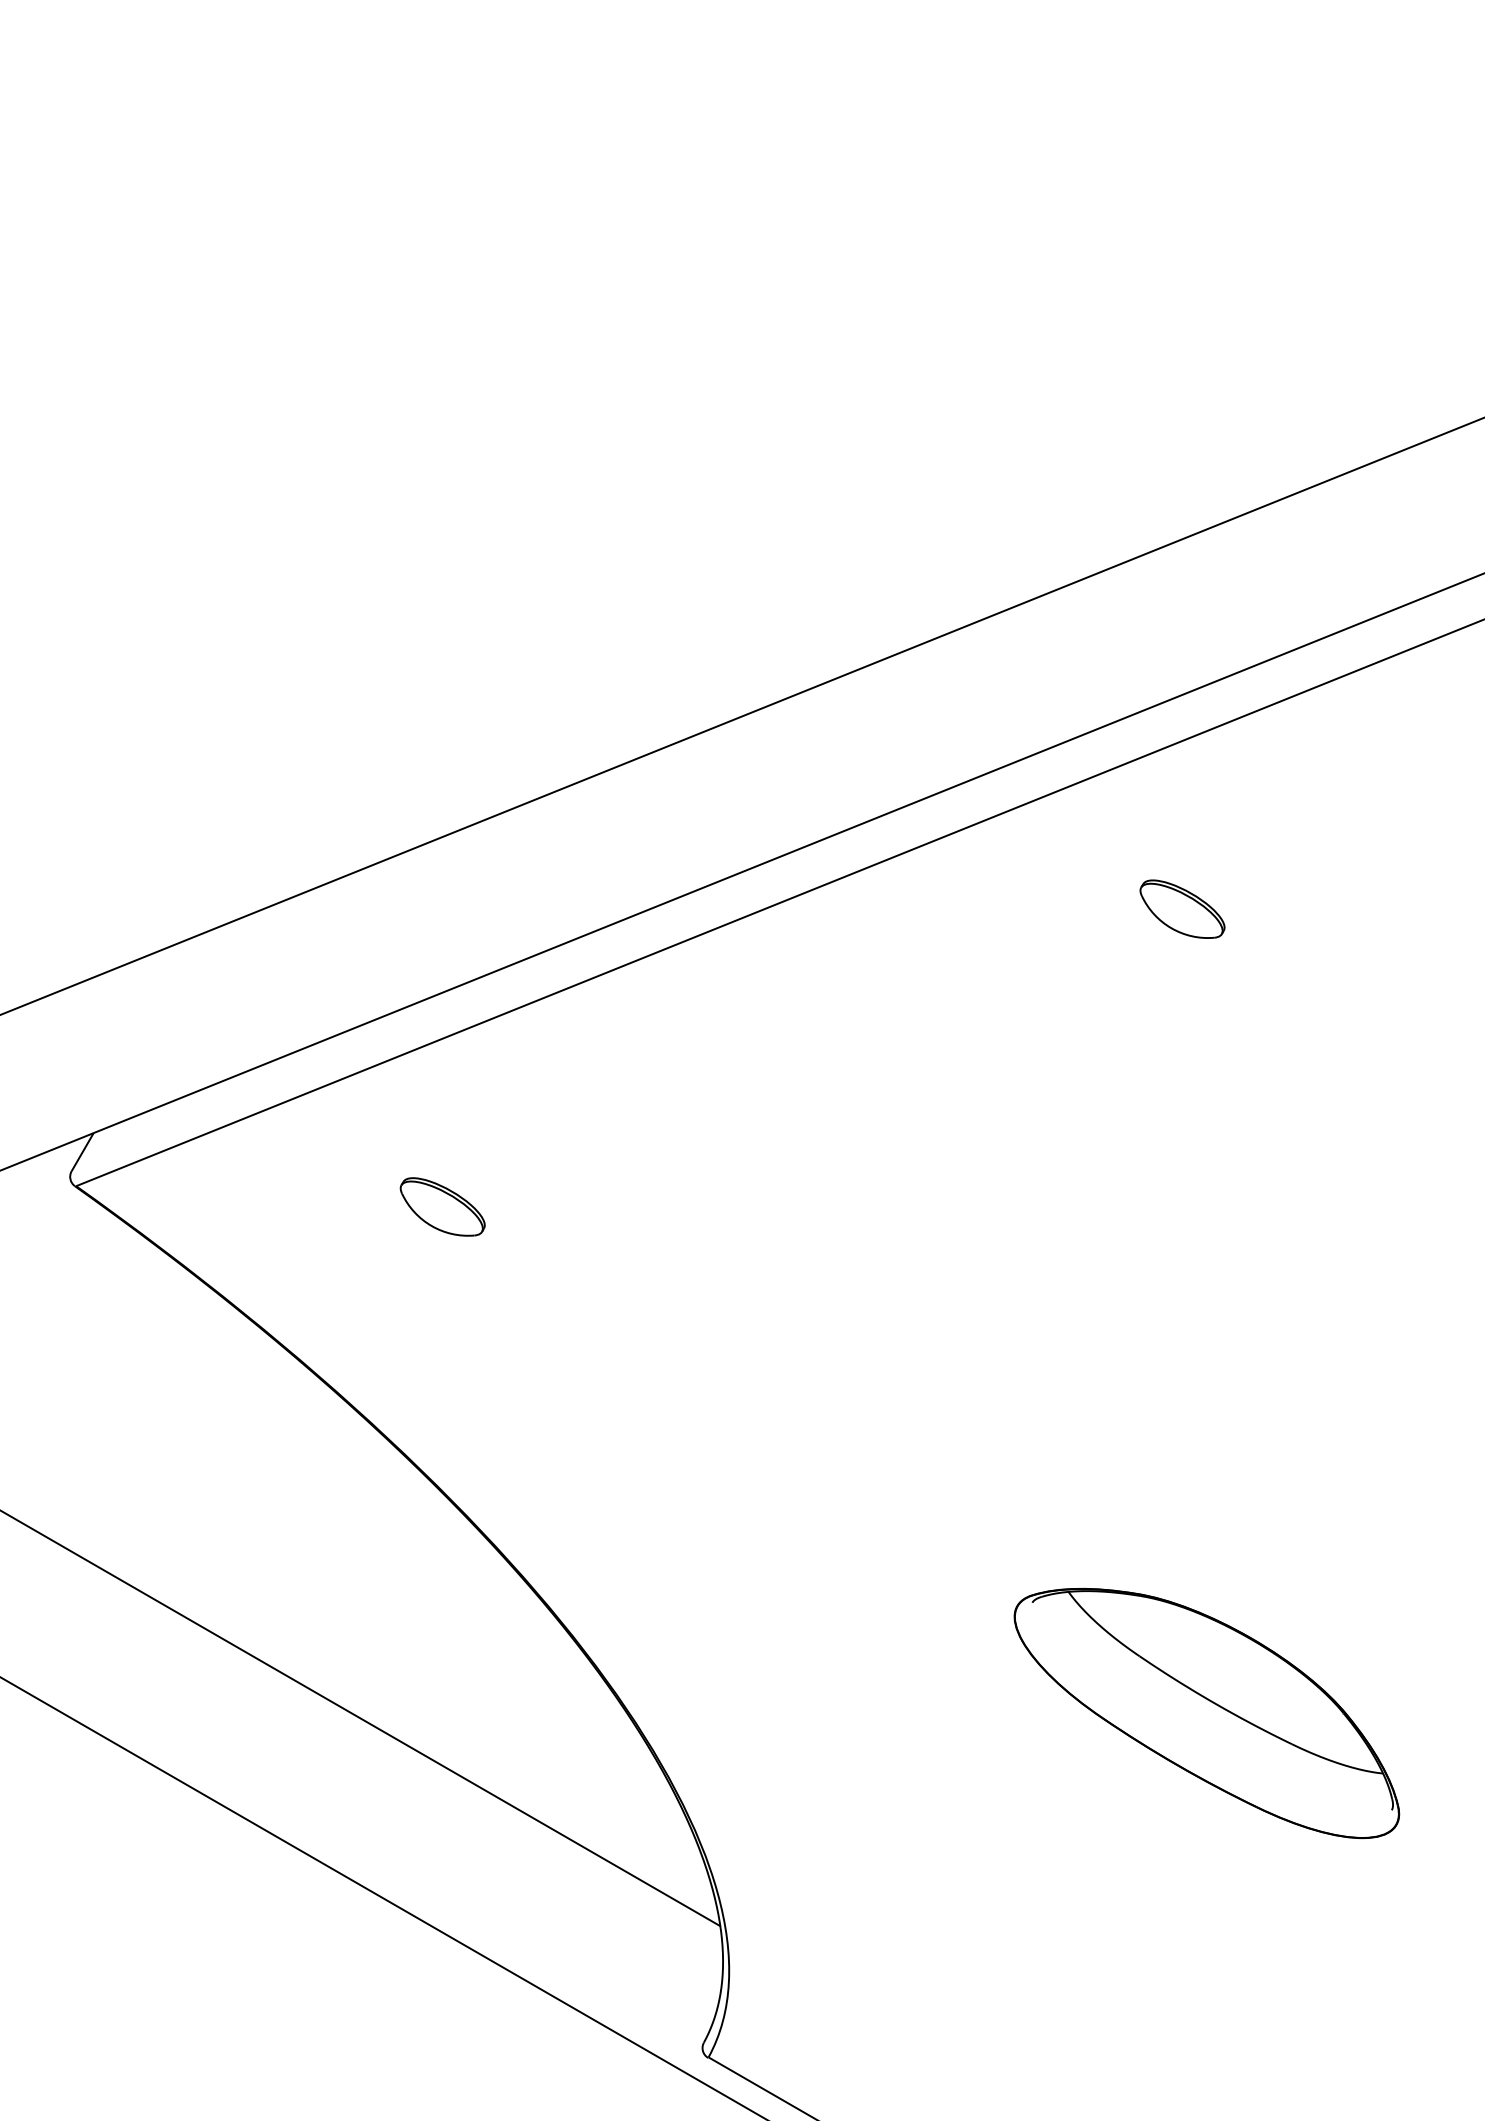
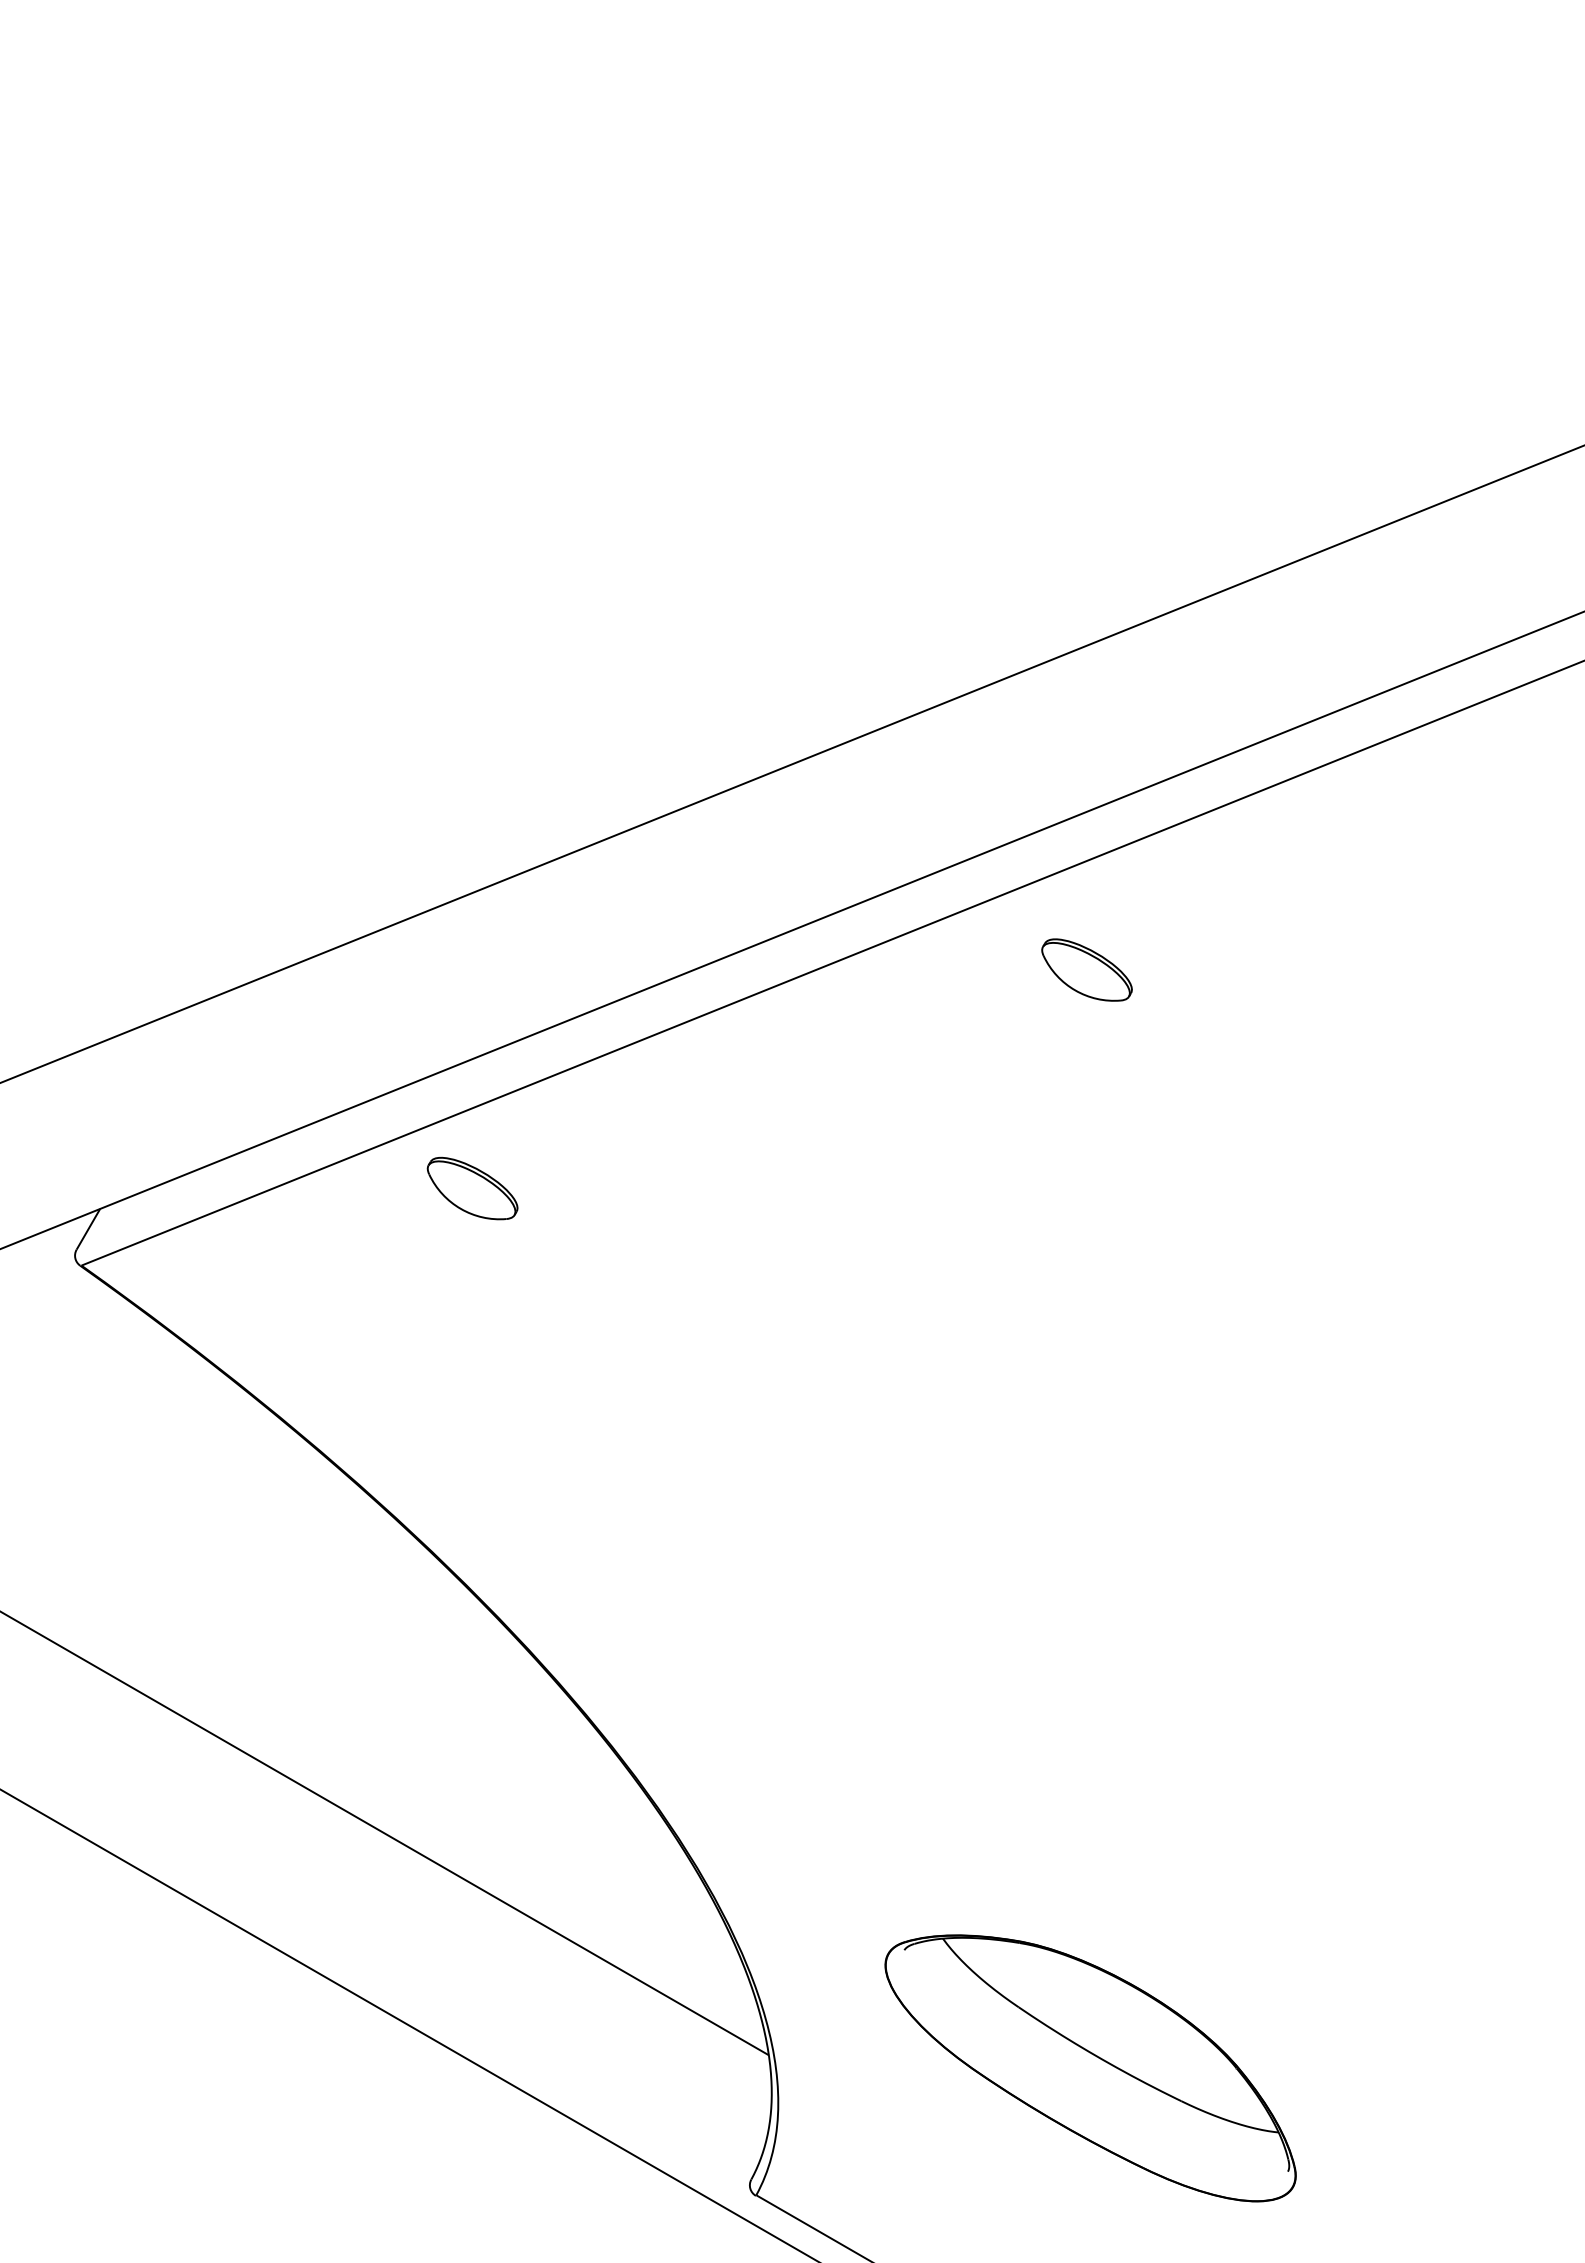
part: (1182, 908) -> (1087, 969), moved
part: (442, 1206) -> (472, 1188), moved
part: (1206, 1713) -> (1090, 2068), moved

